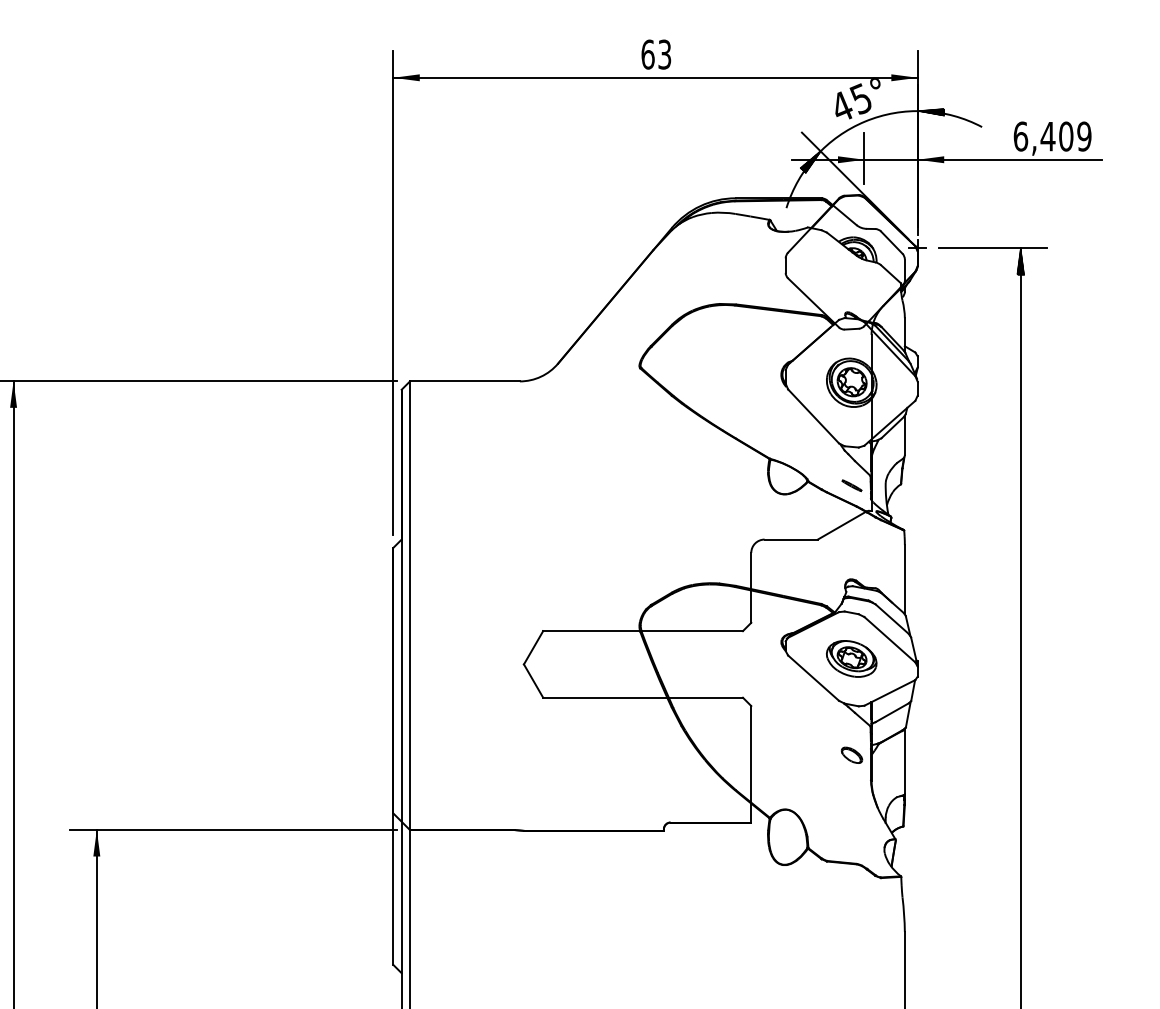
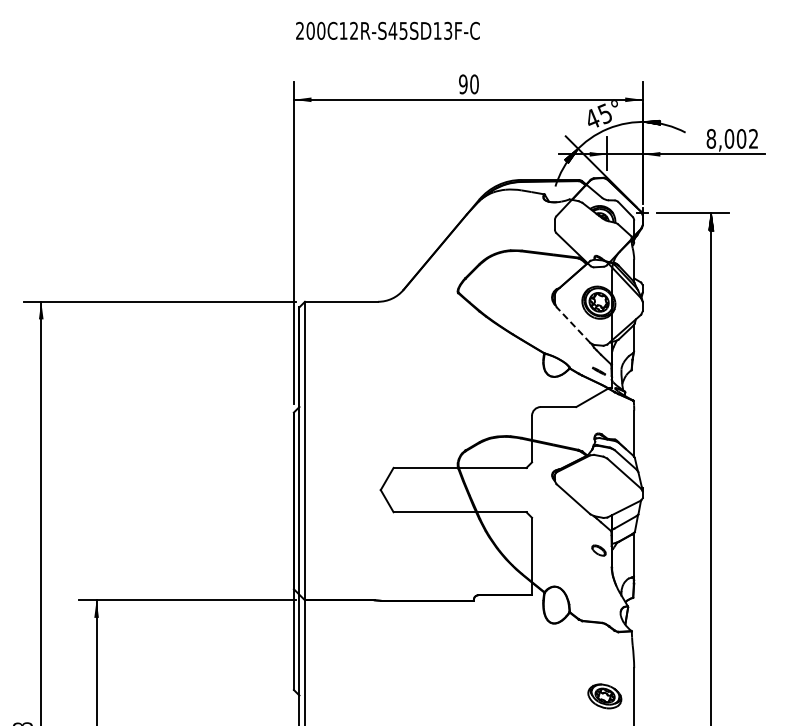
text: (655, 54) -> (468, 84), 63 -> 90
text: (1052, 135) -> (732, 138), 6,409 -> 8,002
line: (813, 417) -> (573, 325), solid -> dashed
part: (851, 659) -> (604, 696), moved

